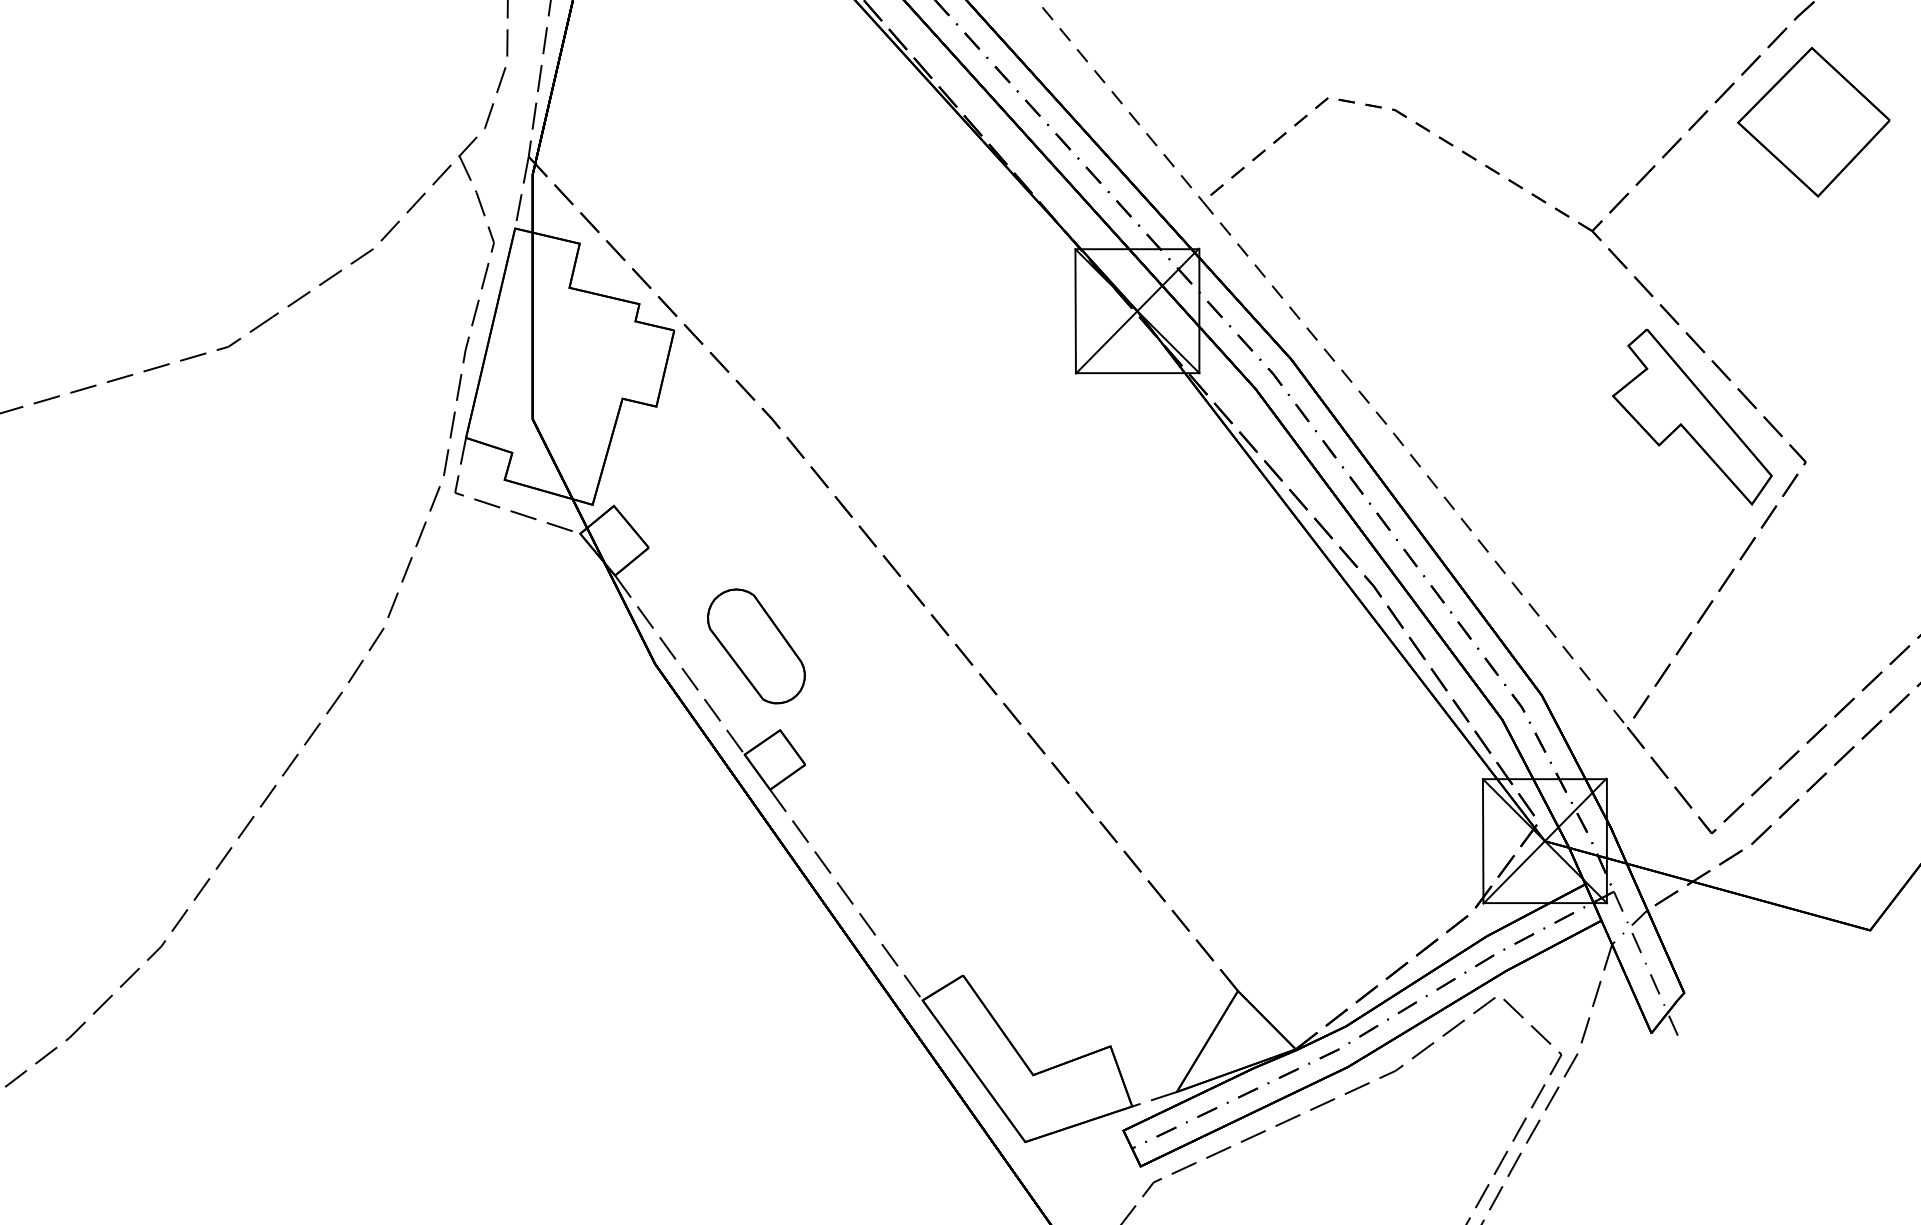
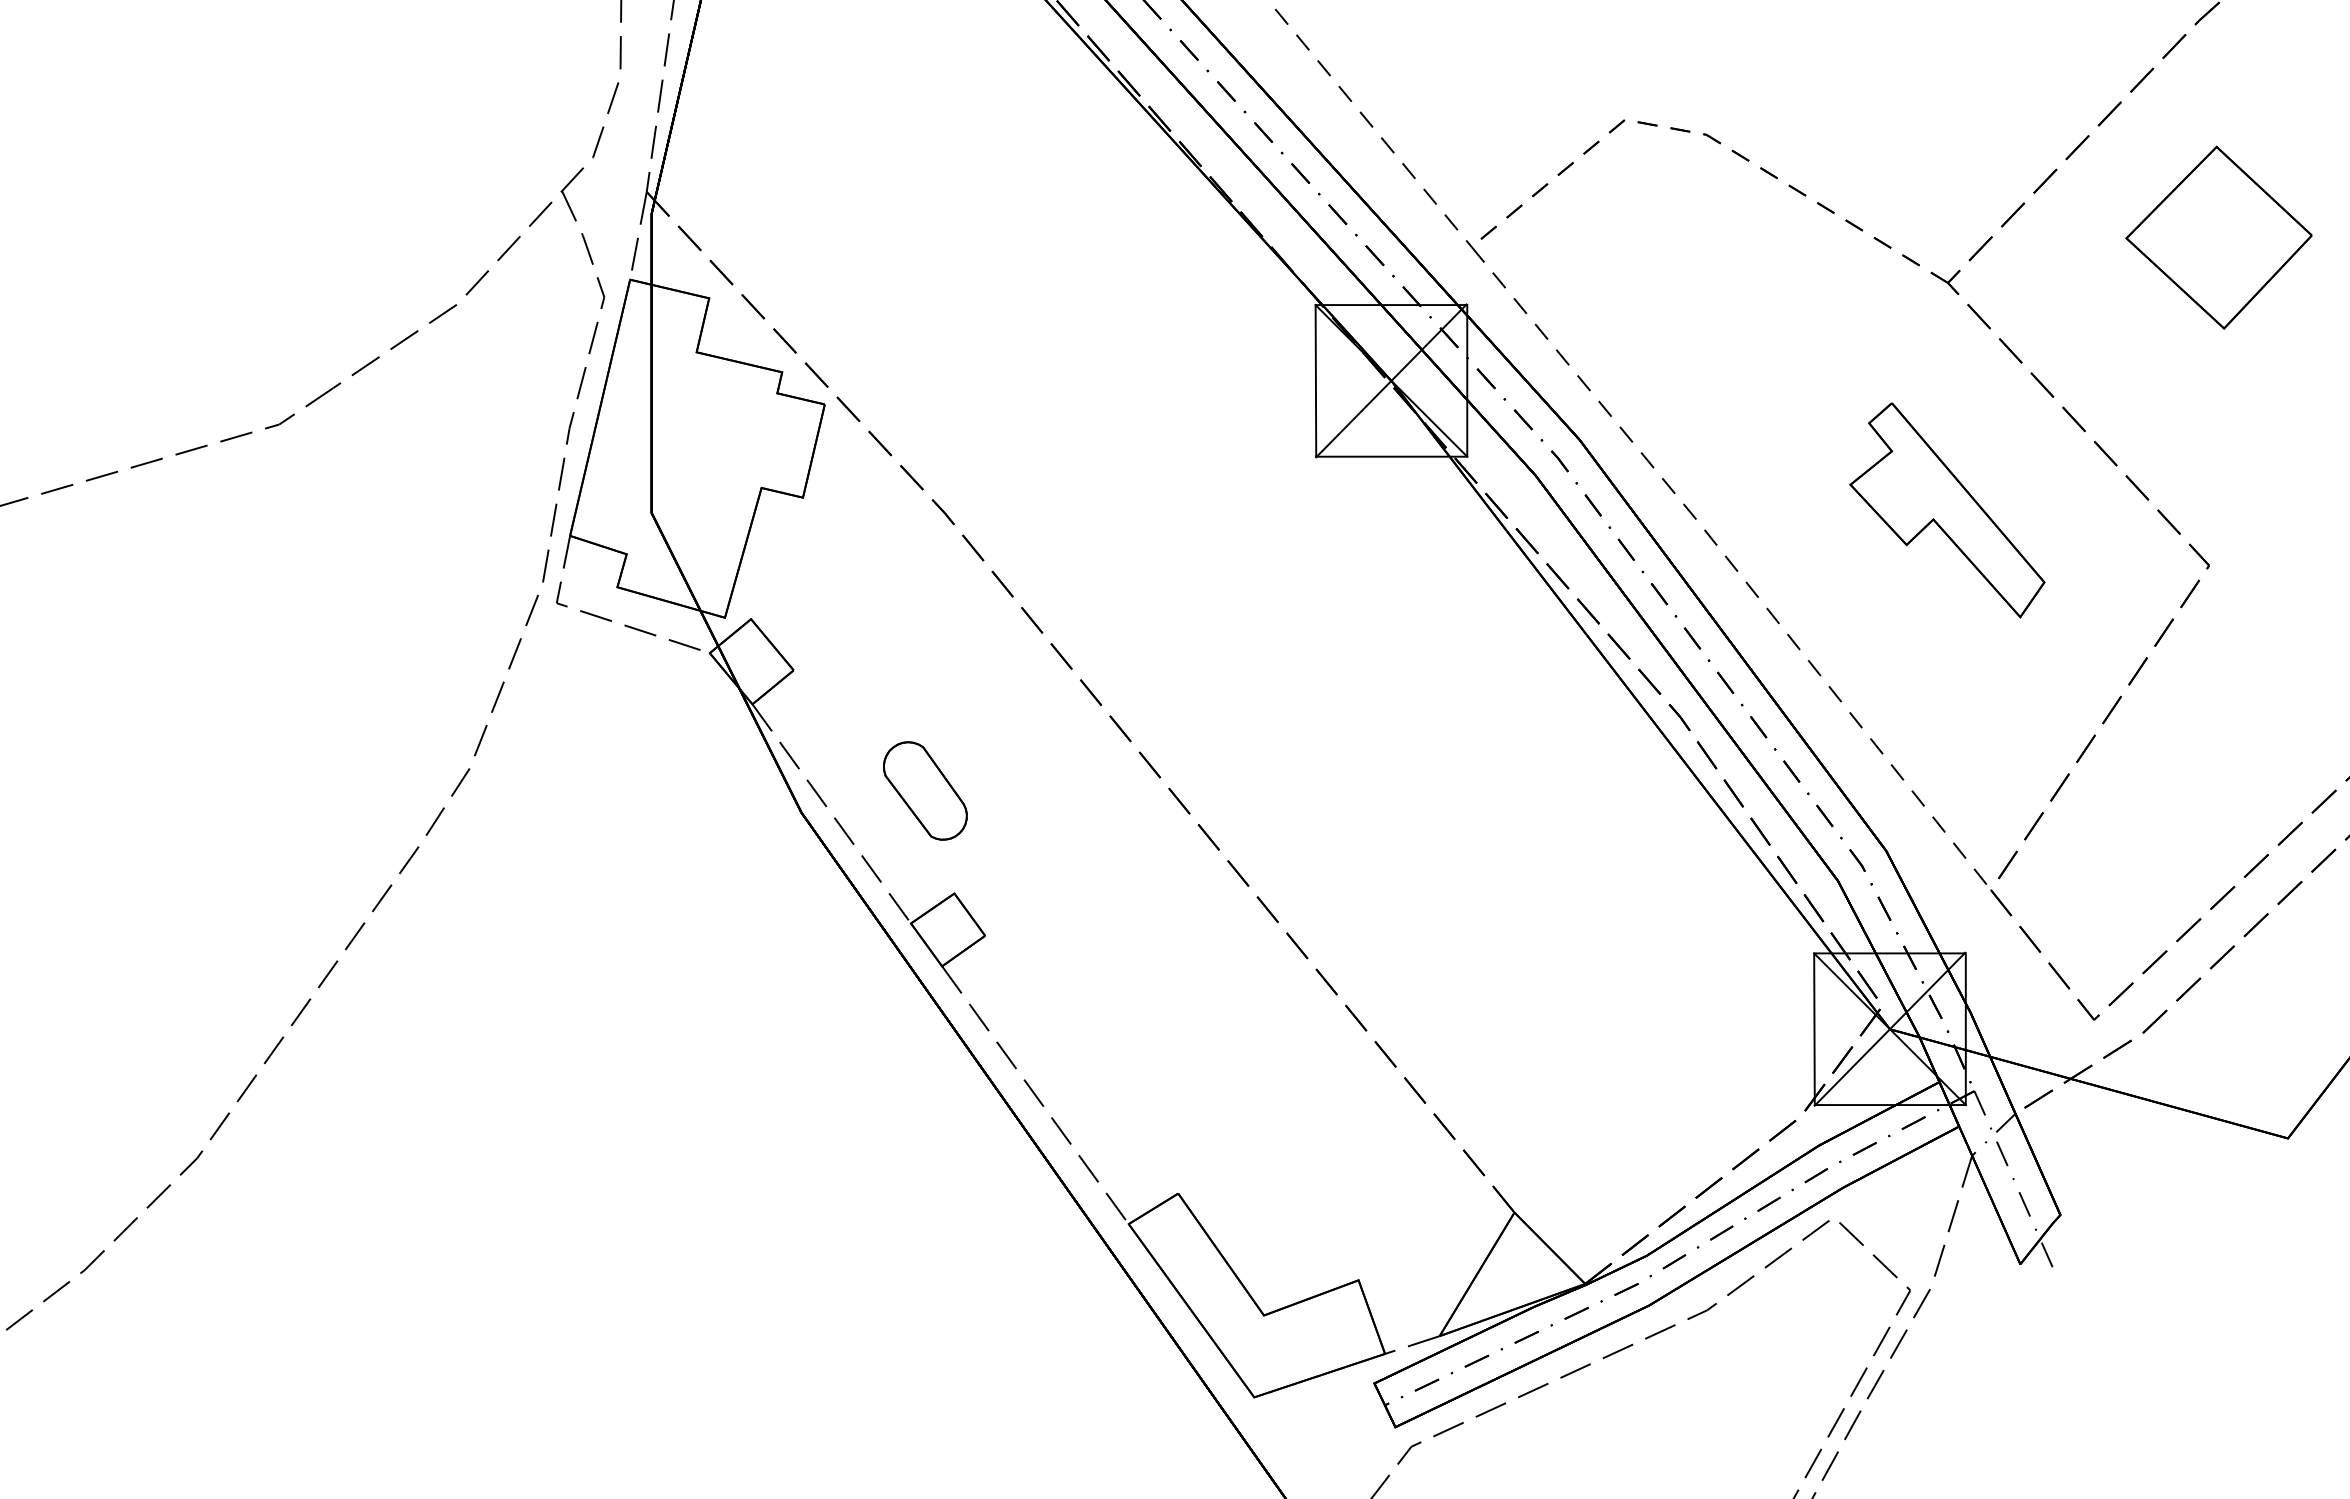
part: (1813, 122) -> (2218, 237), moved
part: (1692, 417) -> (1947, 510), moved
part: (756, 646) -> (925, 790), size x0.7

